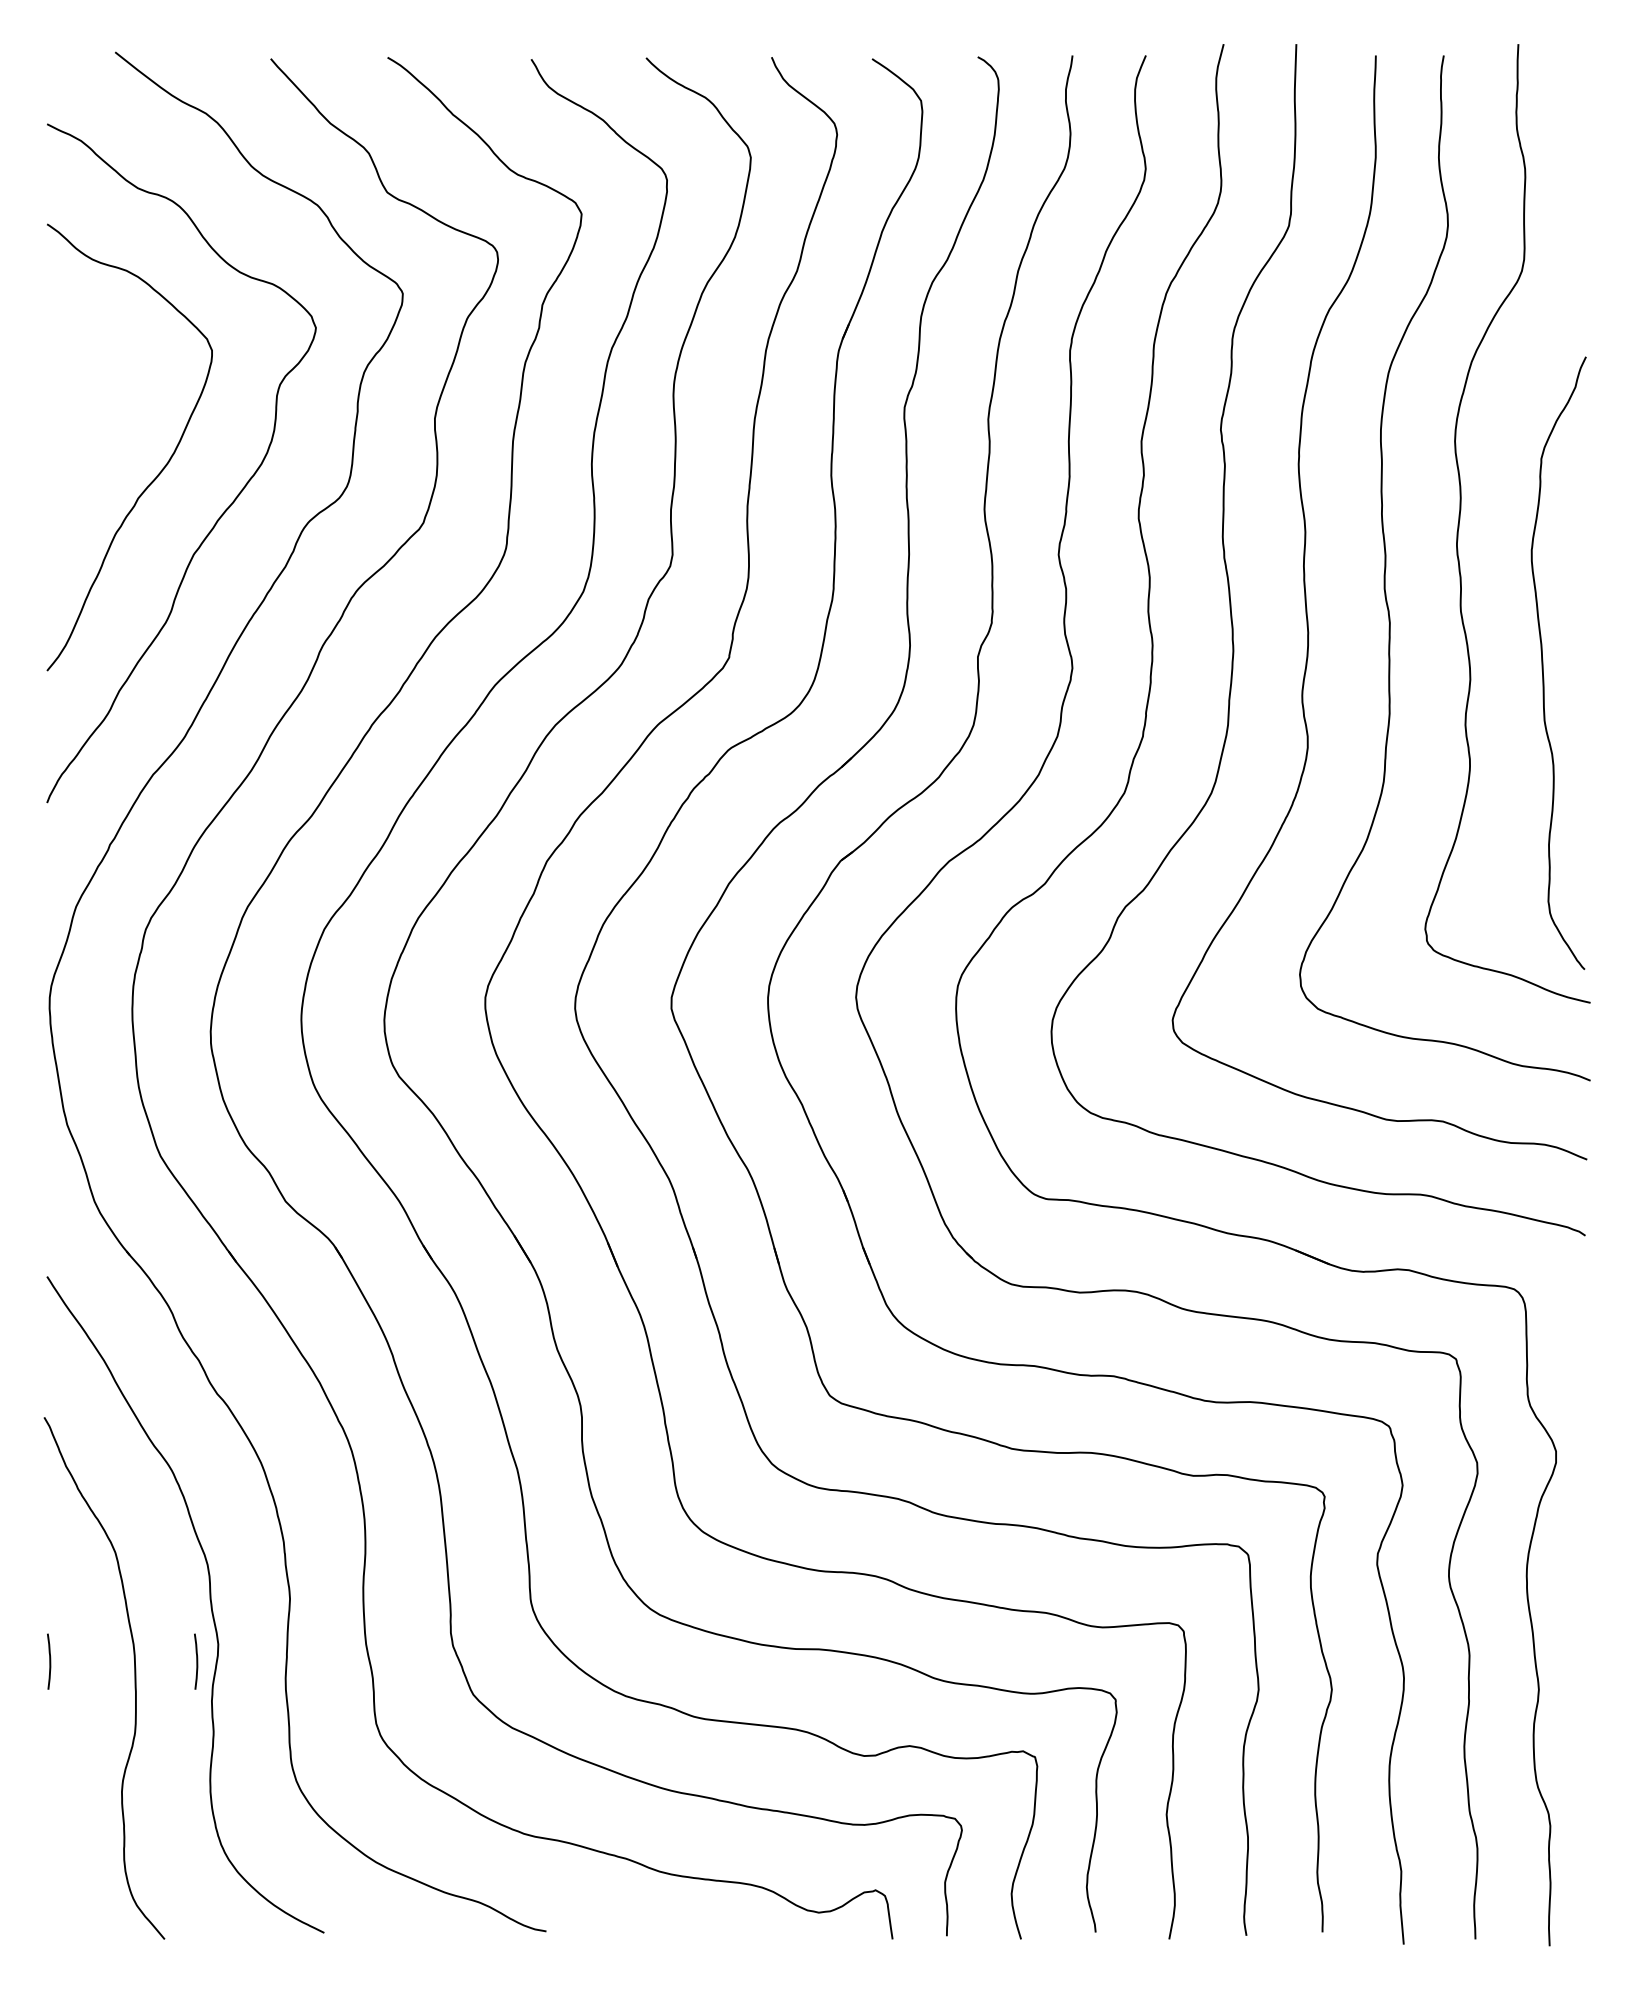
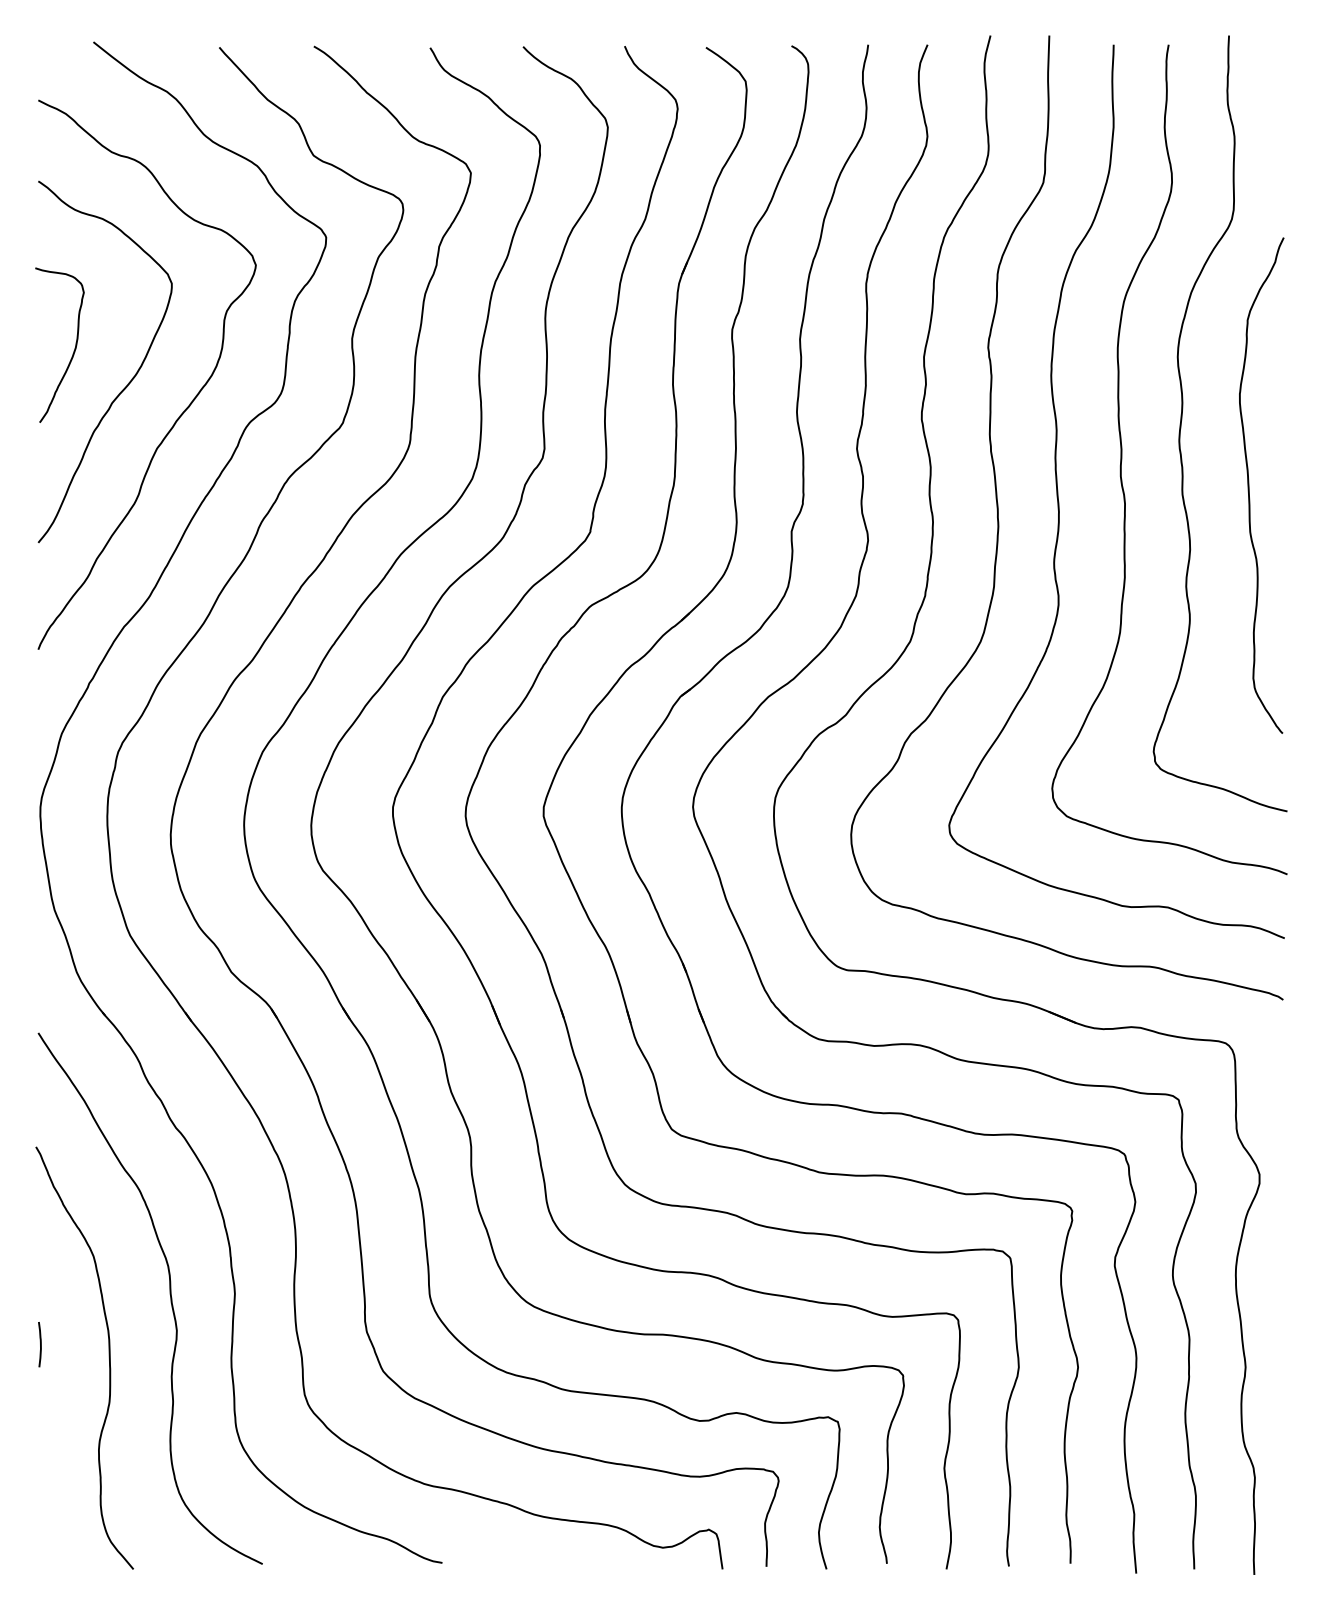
curve: (90, 434) -> (73, 351), added
curve: (1543, 662) -> (1249, 485), moved
curve: (196, 1661) -> (159, 1344), removed

